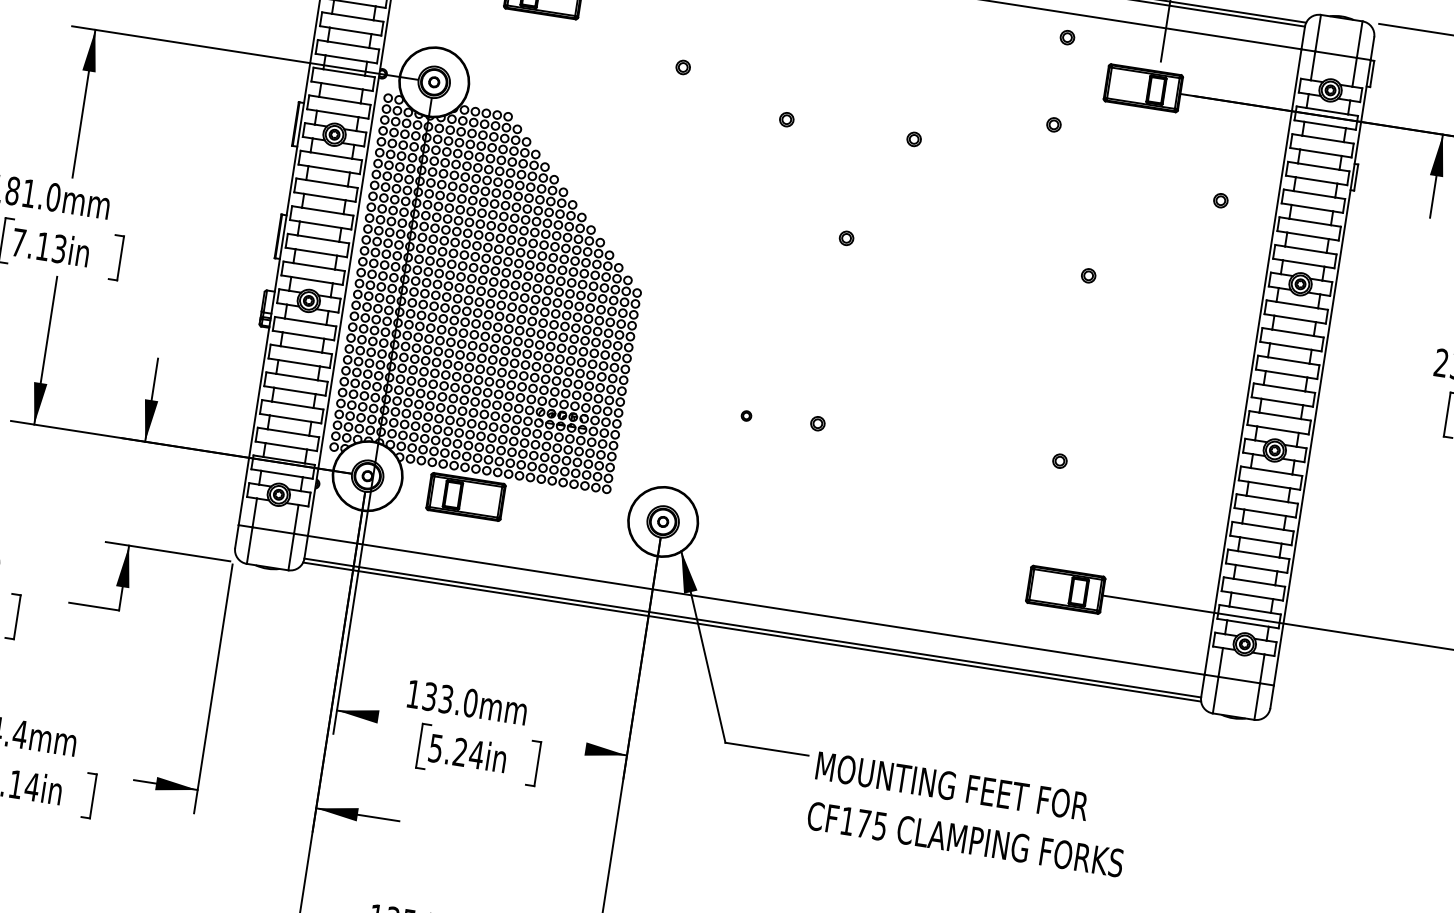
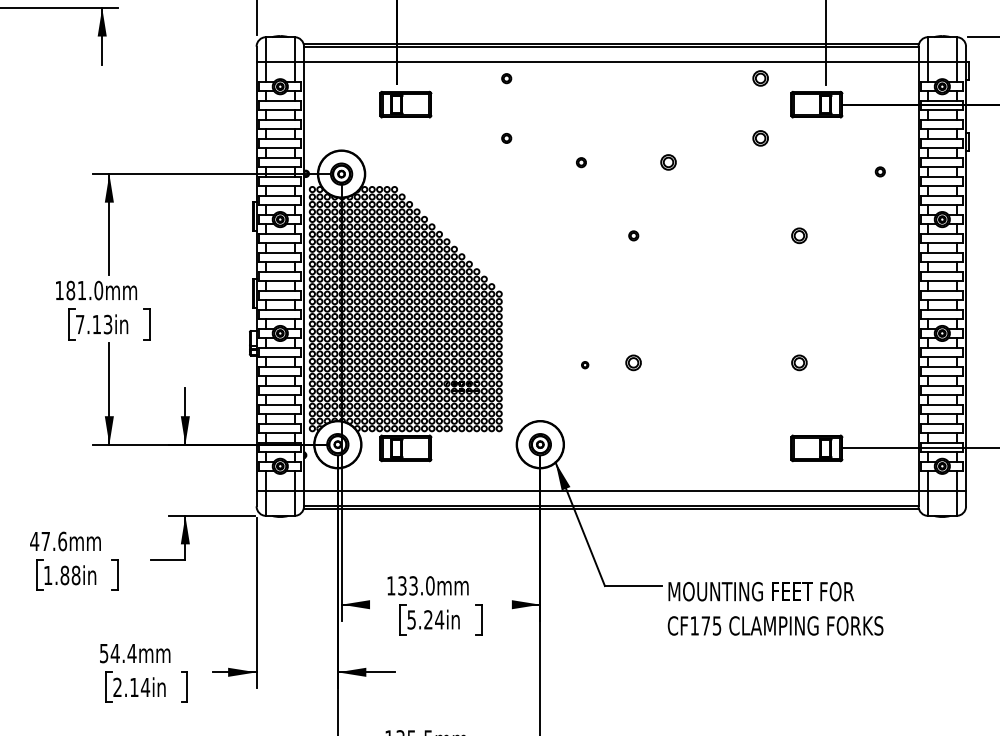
part: (1067, 37) -> (760, 78), size x1.6
part: (1053, 124) -> (760, 138), size x1.6
part: (913, 139) -> (668, 162), size x1.6
part: (1088, 275) -> (799, 235), size x1.6
part: (817, 423) -> (633, 362), size x1.6
part: (1059, 460) -> (799, 362), size x1.6

